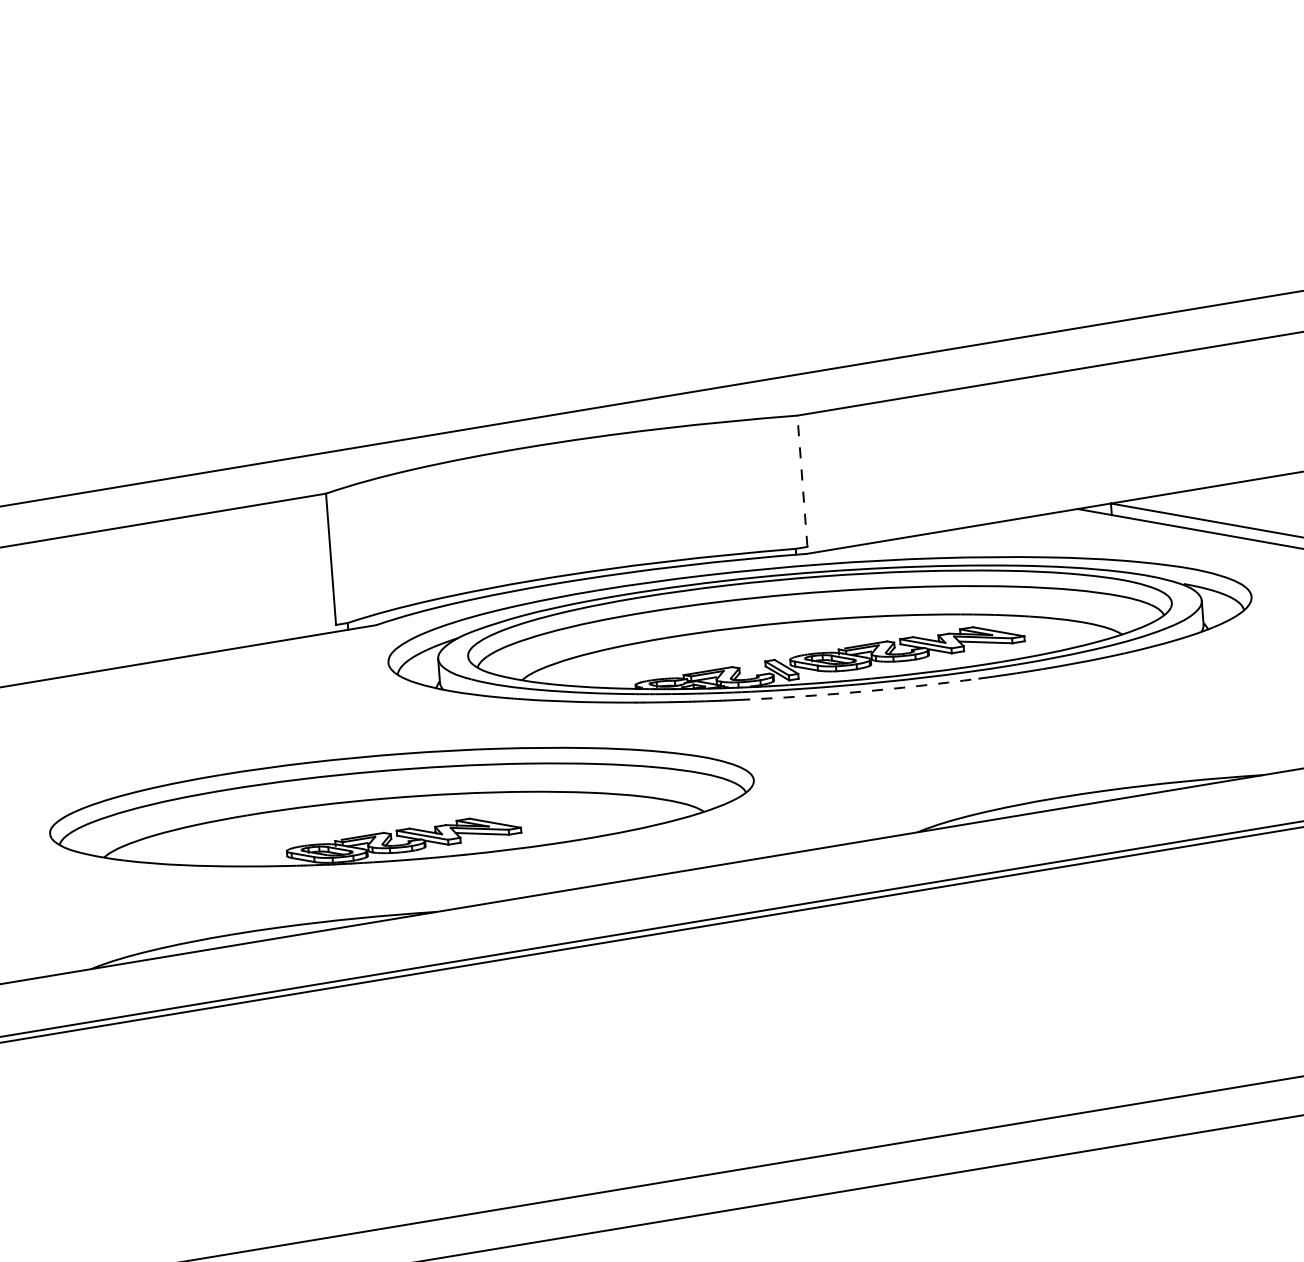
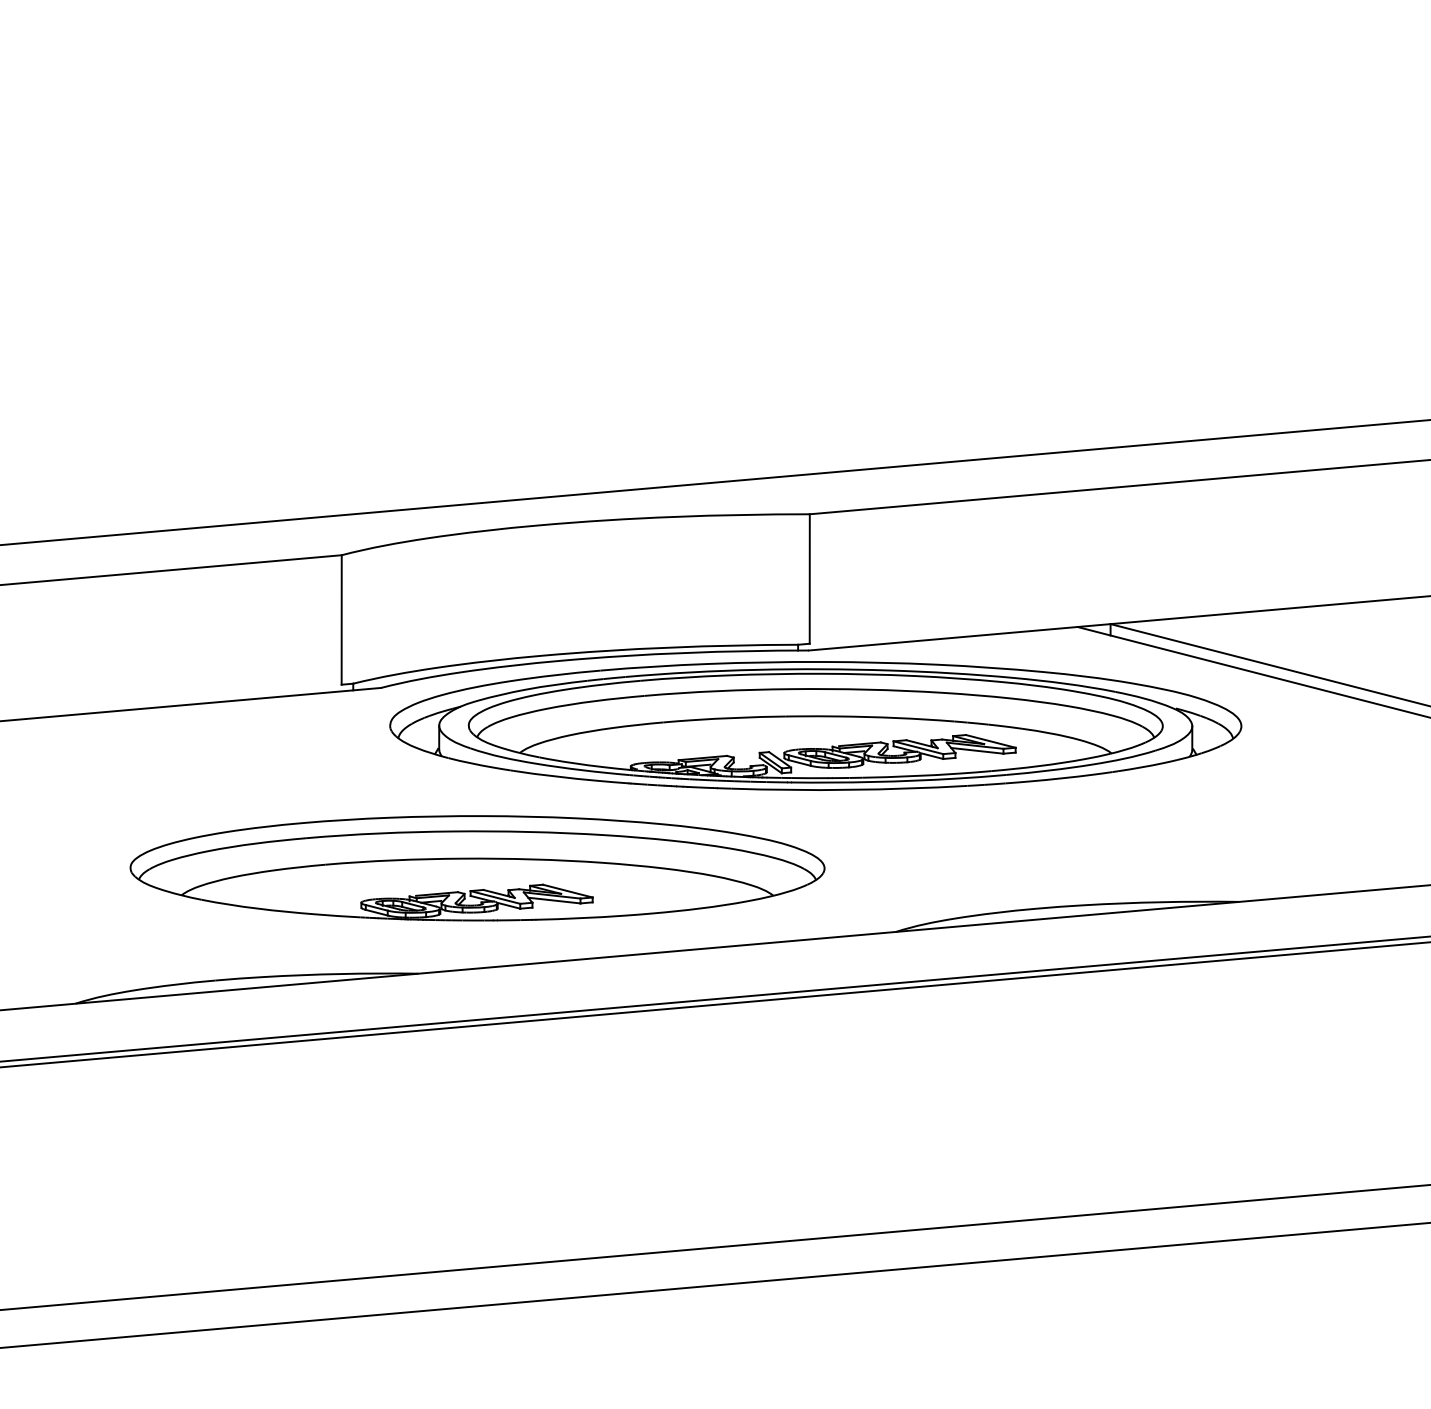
line: (802, 481) -> (809, 579), dashed -> solid
arc: (859, 691) -> (849, 789), dashed -> solid
part: (401, 807) -> (477, 868), moved

